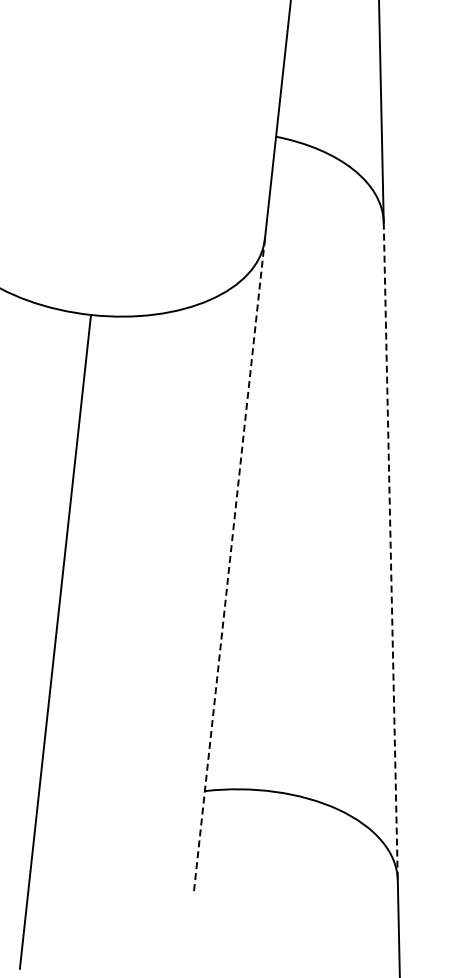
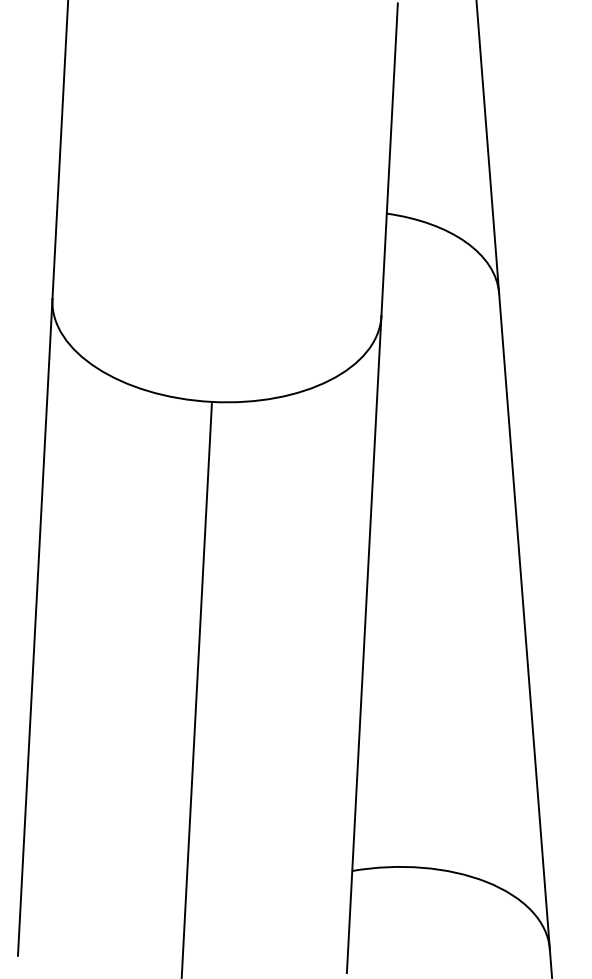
line: (390, 551) -> (524, 621), dashed -> solid
line: (229, 565) -> (364, 644), dashed -> solid

